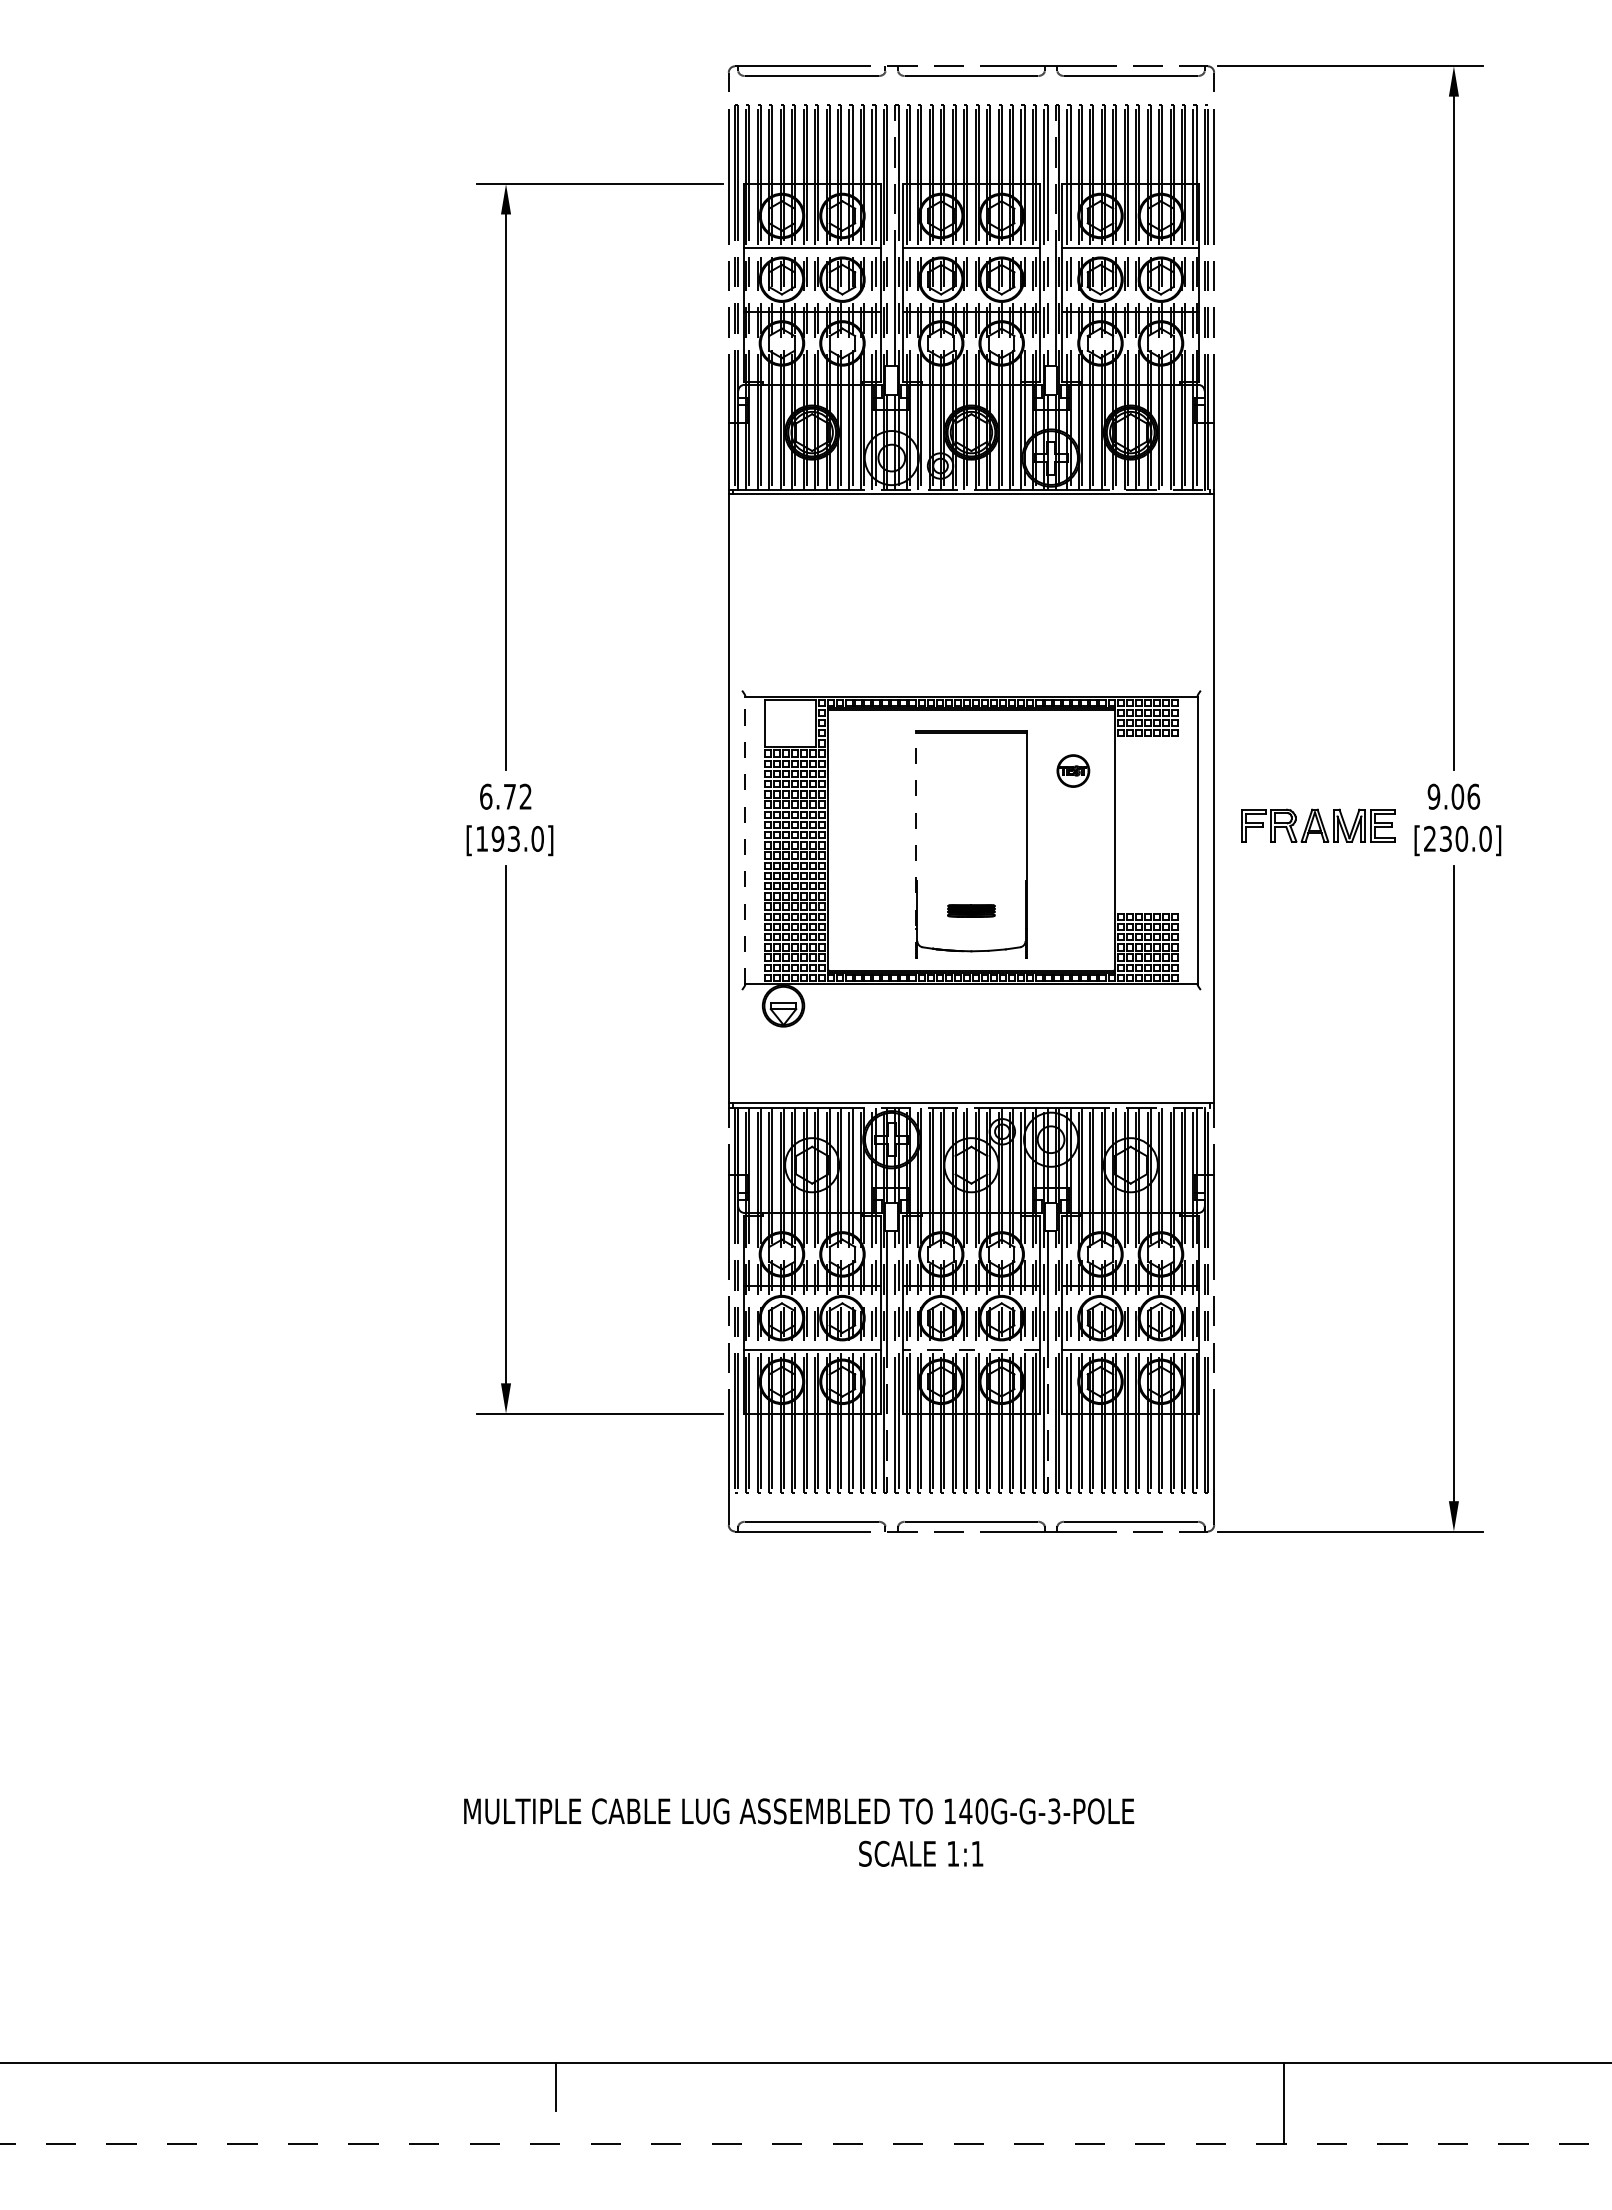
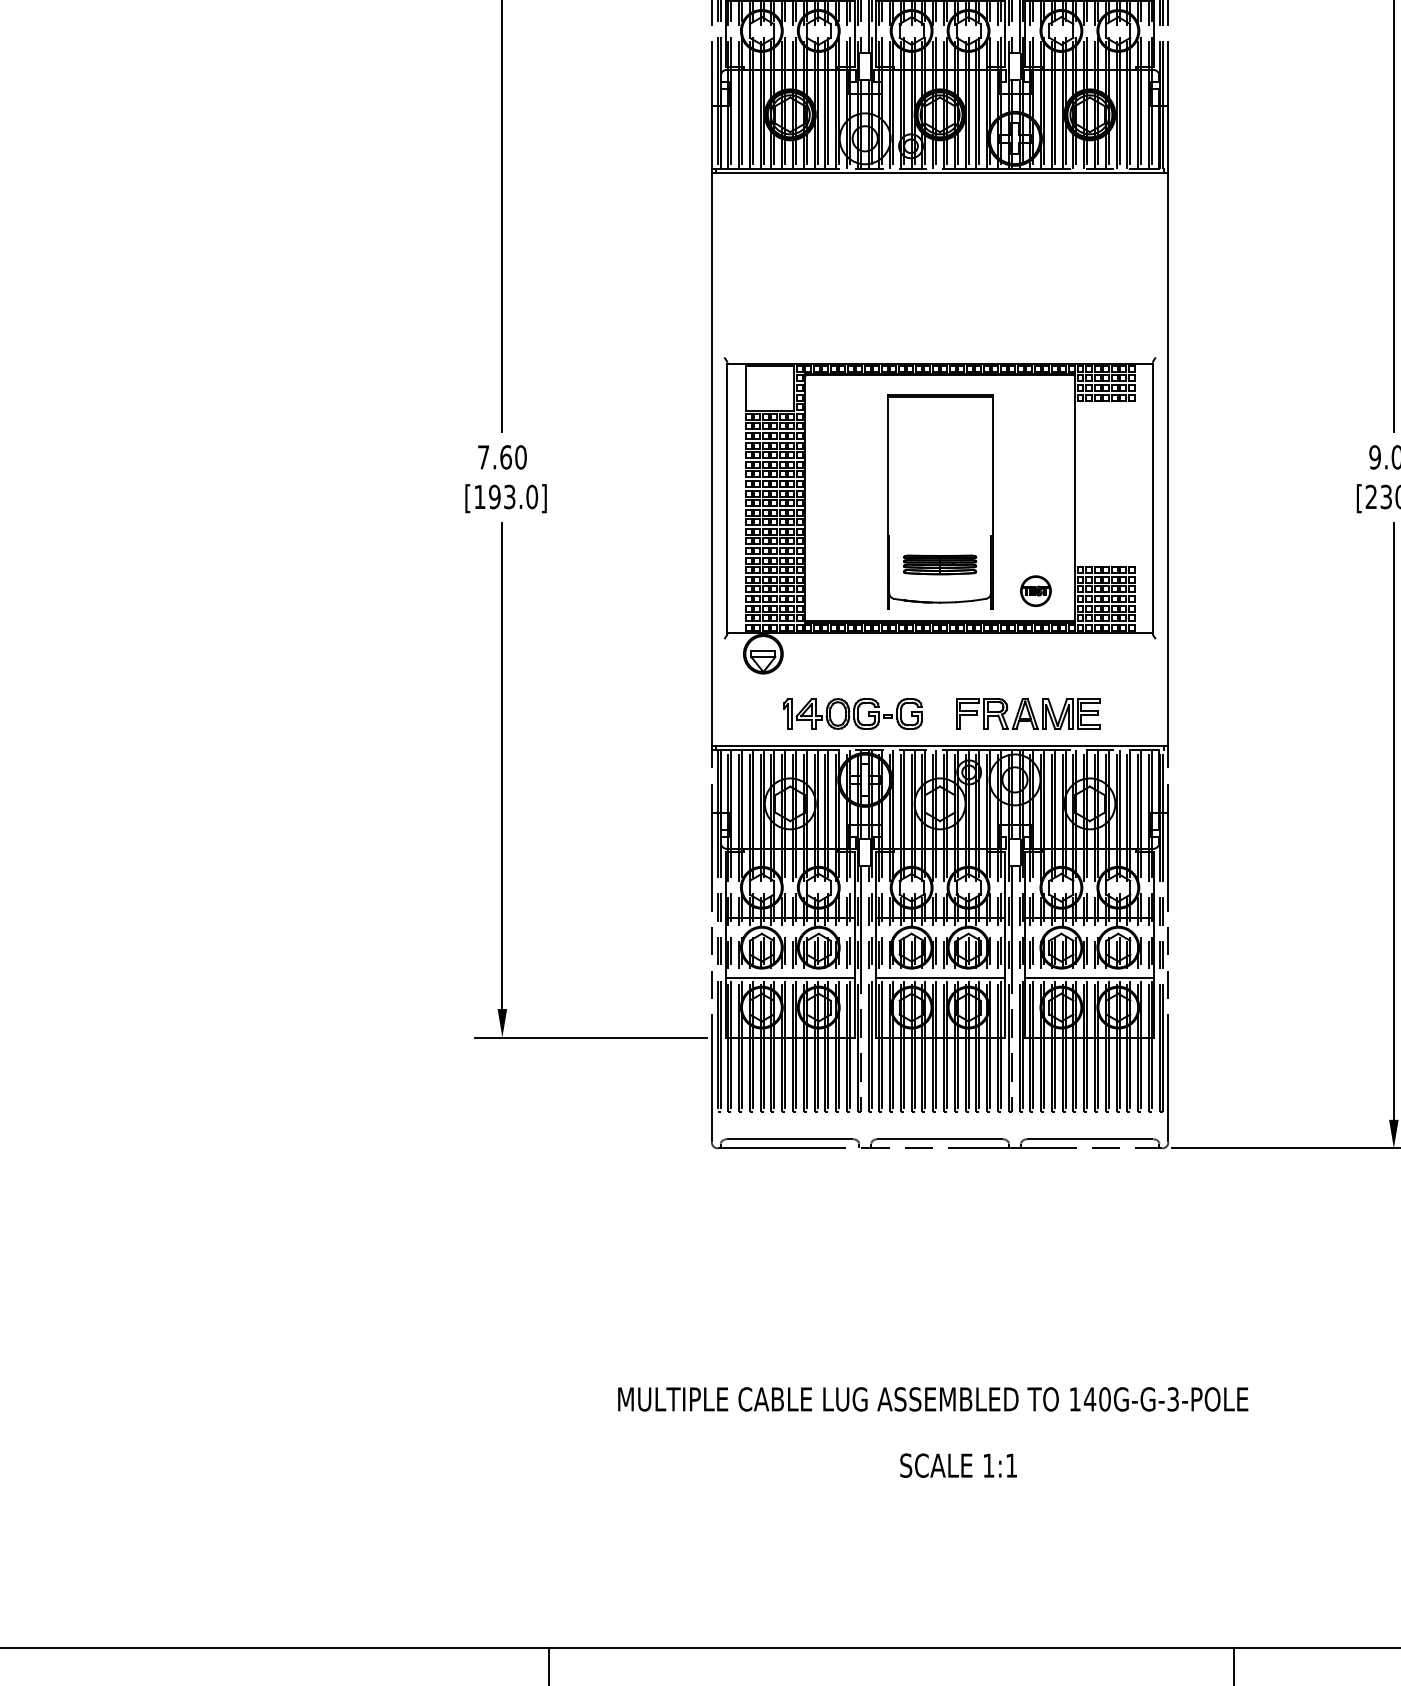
part: (1073, 770) -> (1036, 590), moved
text: (506, 796) -> (502, 457), 6.72 -> 7.60
part: (1318, 825) -> (1028, 713), moved
line: (745, 840) -> (727, 498), dashed -> solid
line: (915, 844) -> (887, 502), dashed -> solid
part: (971, 910) -> (940, 564), size x1.67
part: (878, 1069) -> (852, 713), added
line: (970, 1349) -> (939, 977), dashed -> solid
text: (799, 1811) -> (933, 1399), moved
text: (921, 1853) -> (958, 1465), moved

